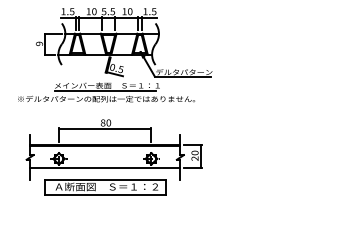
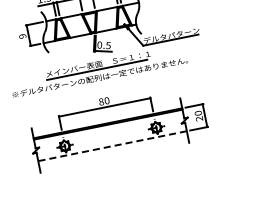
line: (104, 168) -> (111, 146), solid -> dashed
part: (105, 187) -> (116, 165), removed

